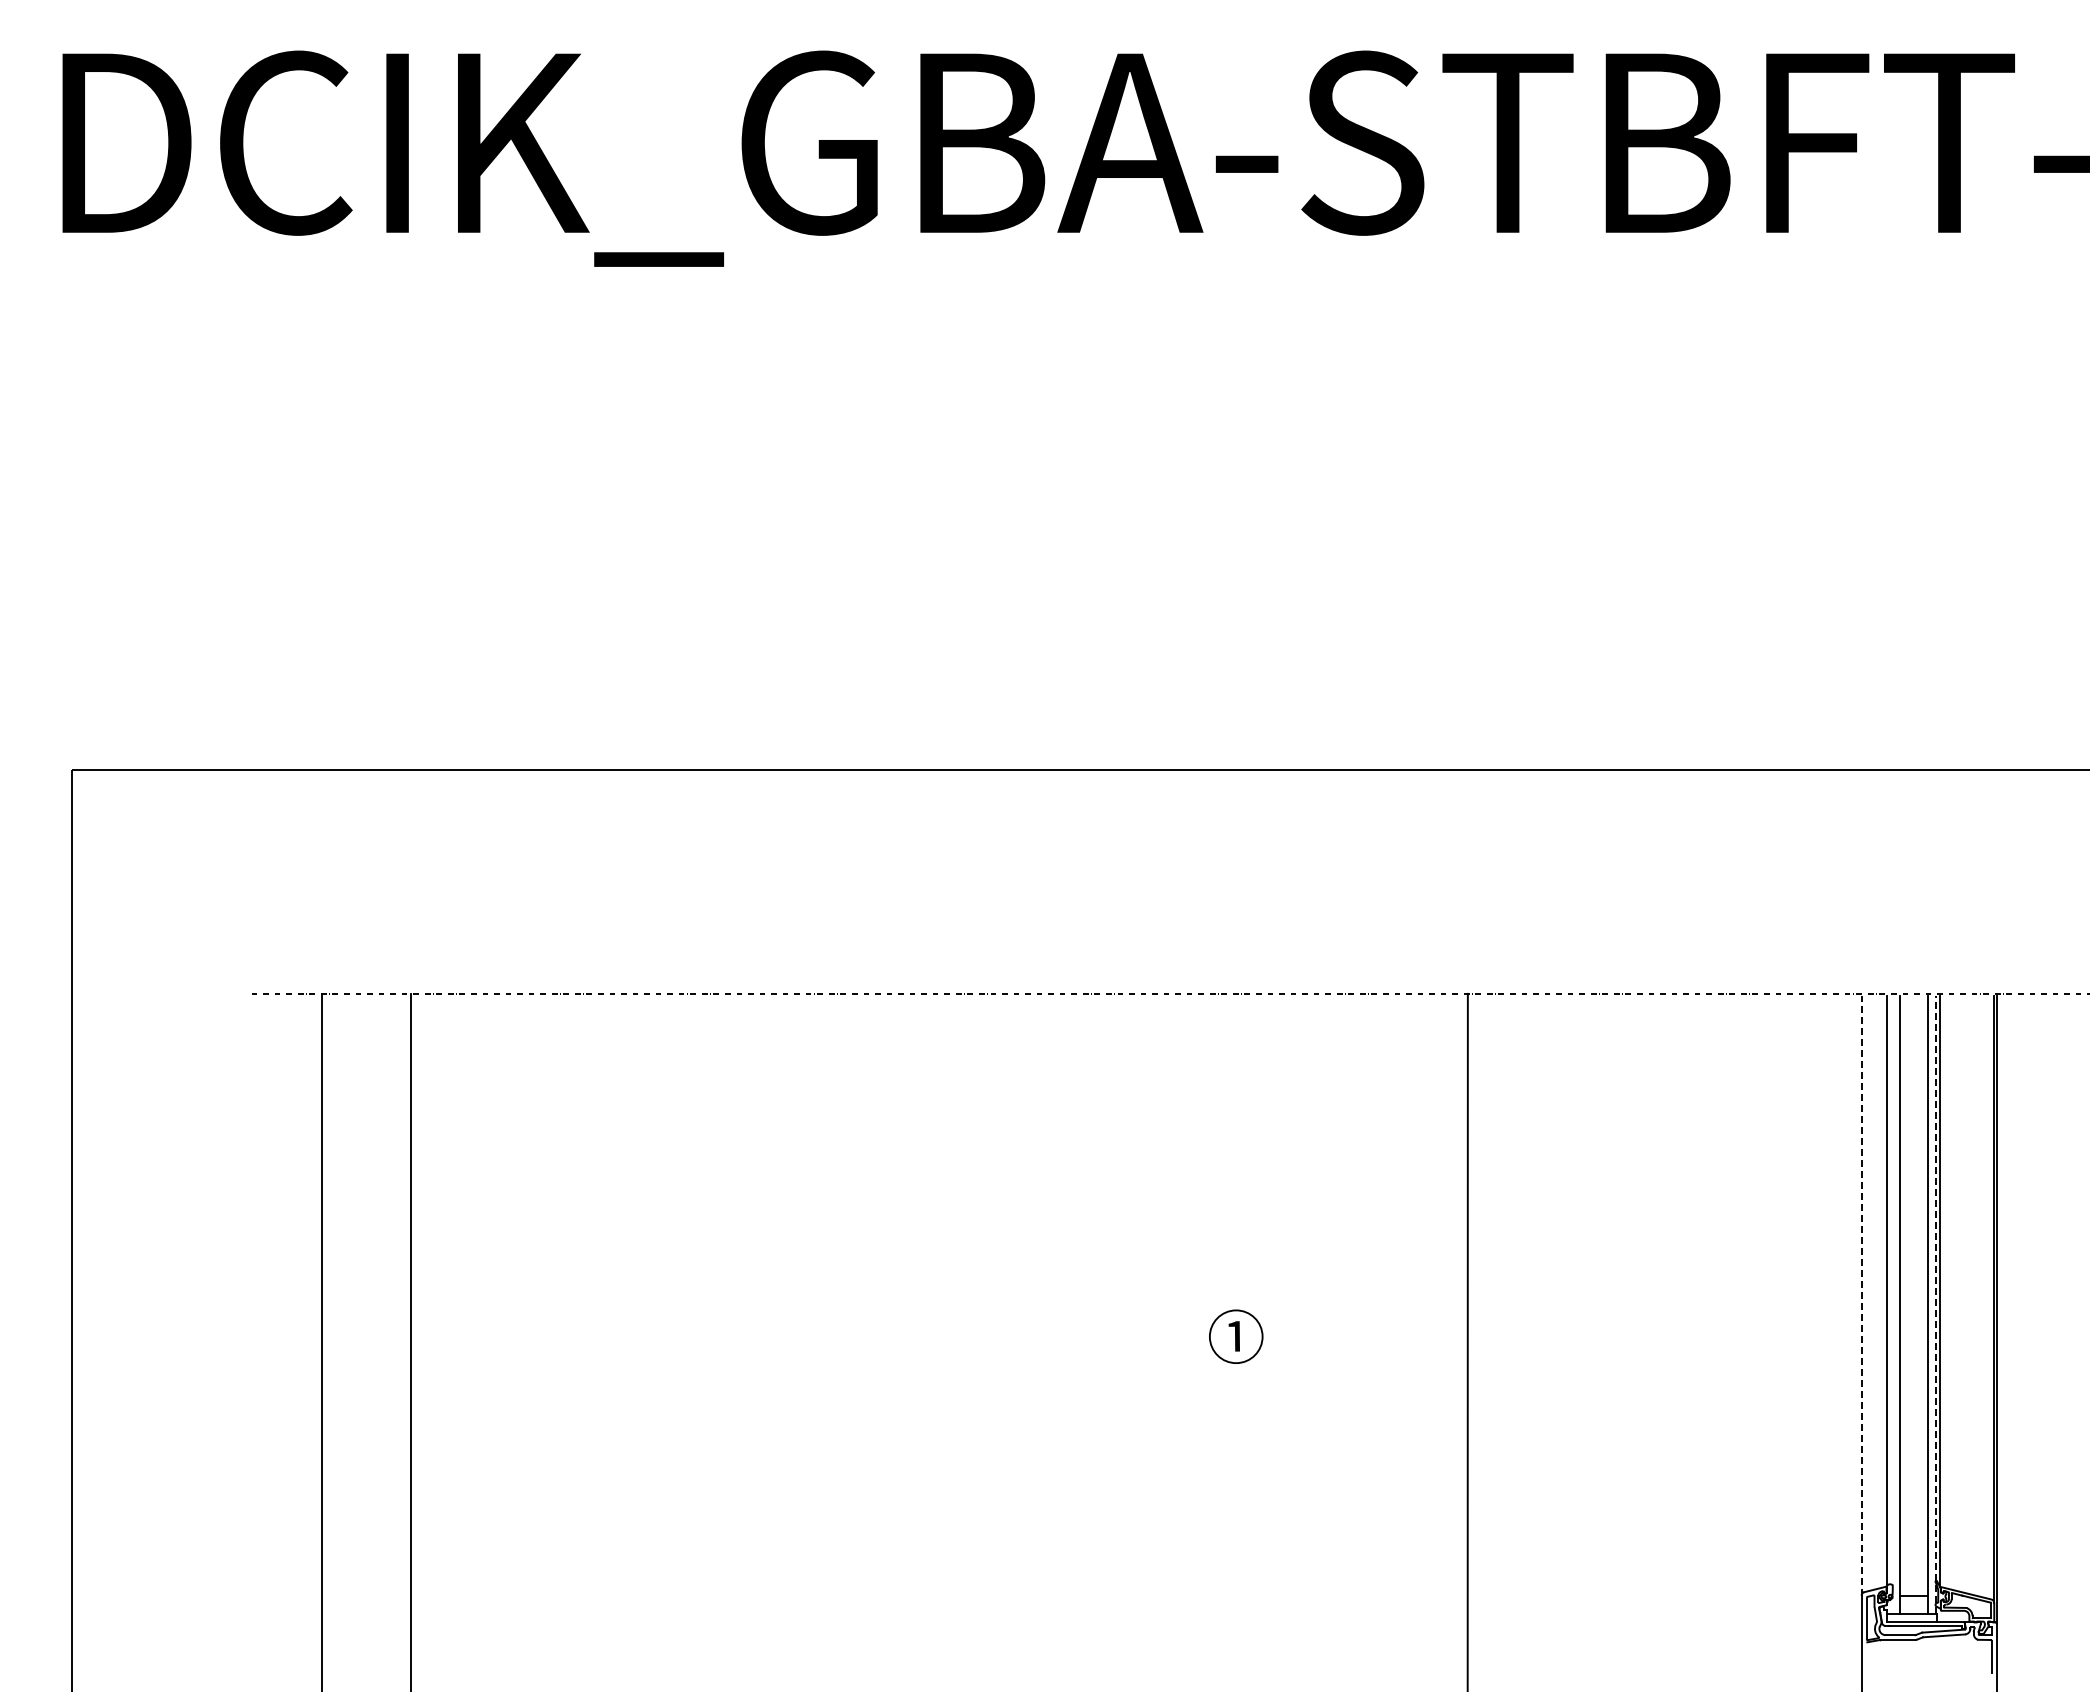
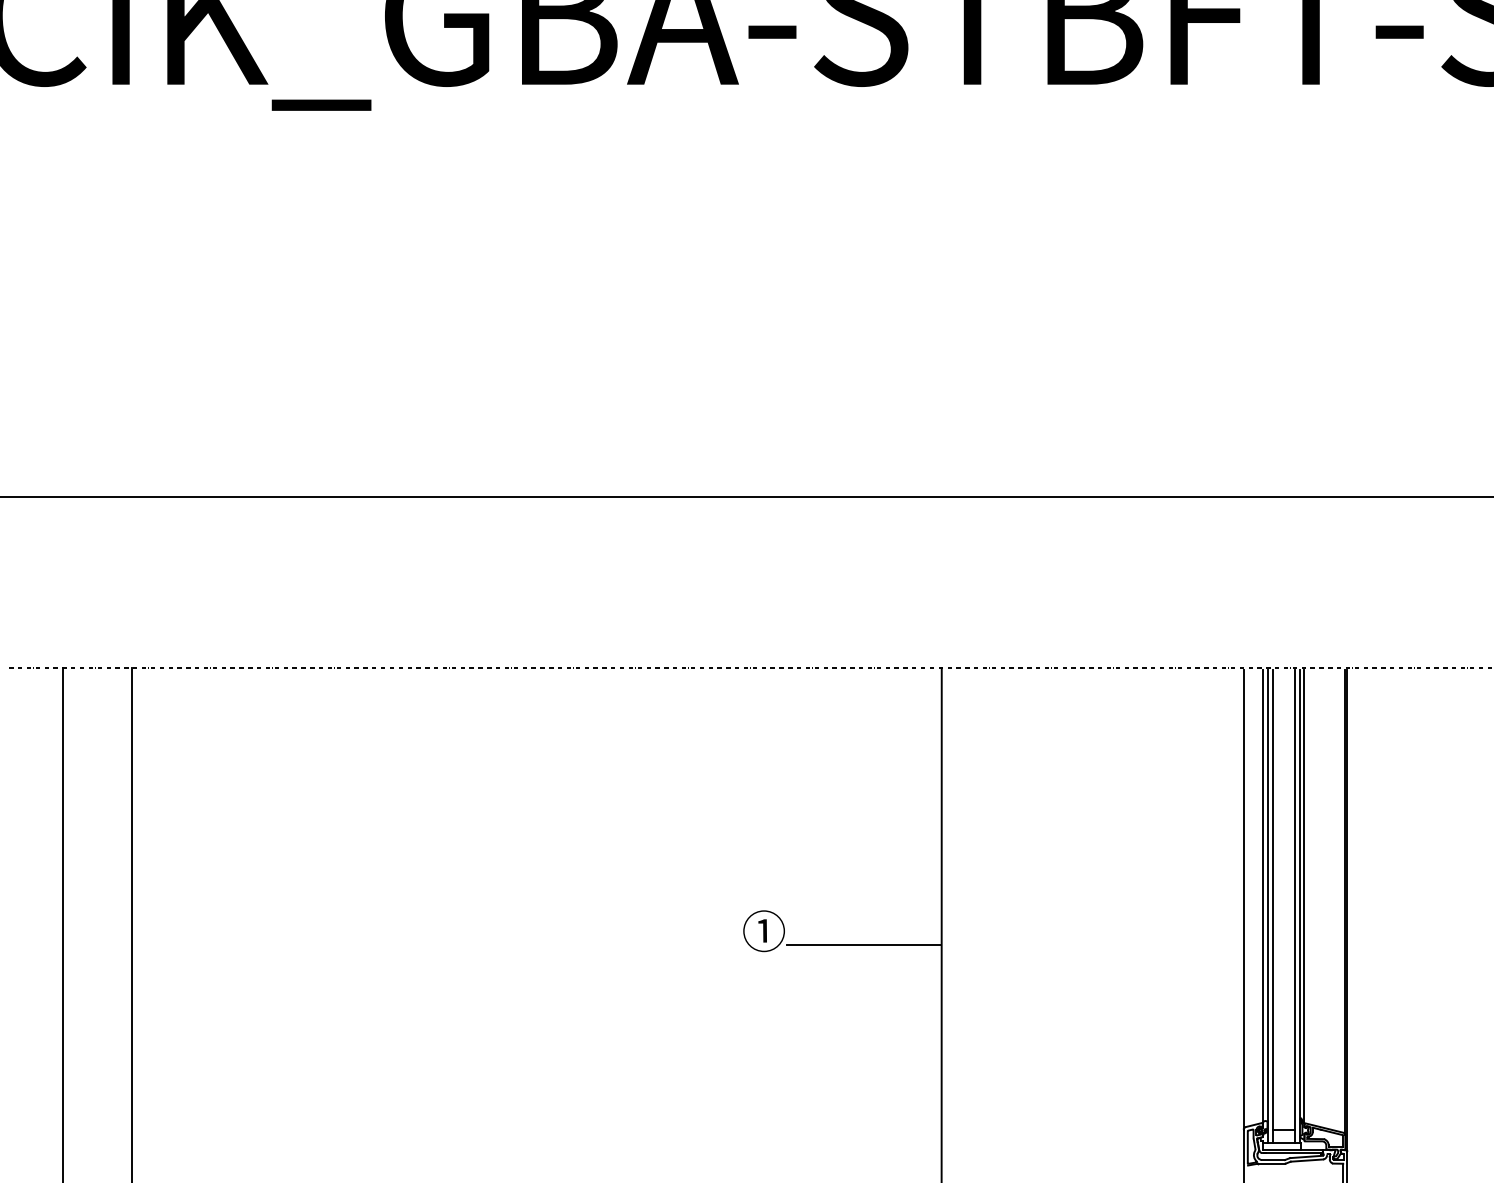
line: (1861, 1295) -> (1243, 899), dashed -> solid
line: (1892, 1304) -> (1267, 906), added
line: (1935, 1304) -> (1300, 906), dashed -> solid
line: (1366, 1354) -> (864, 944), added

